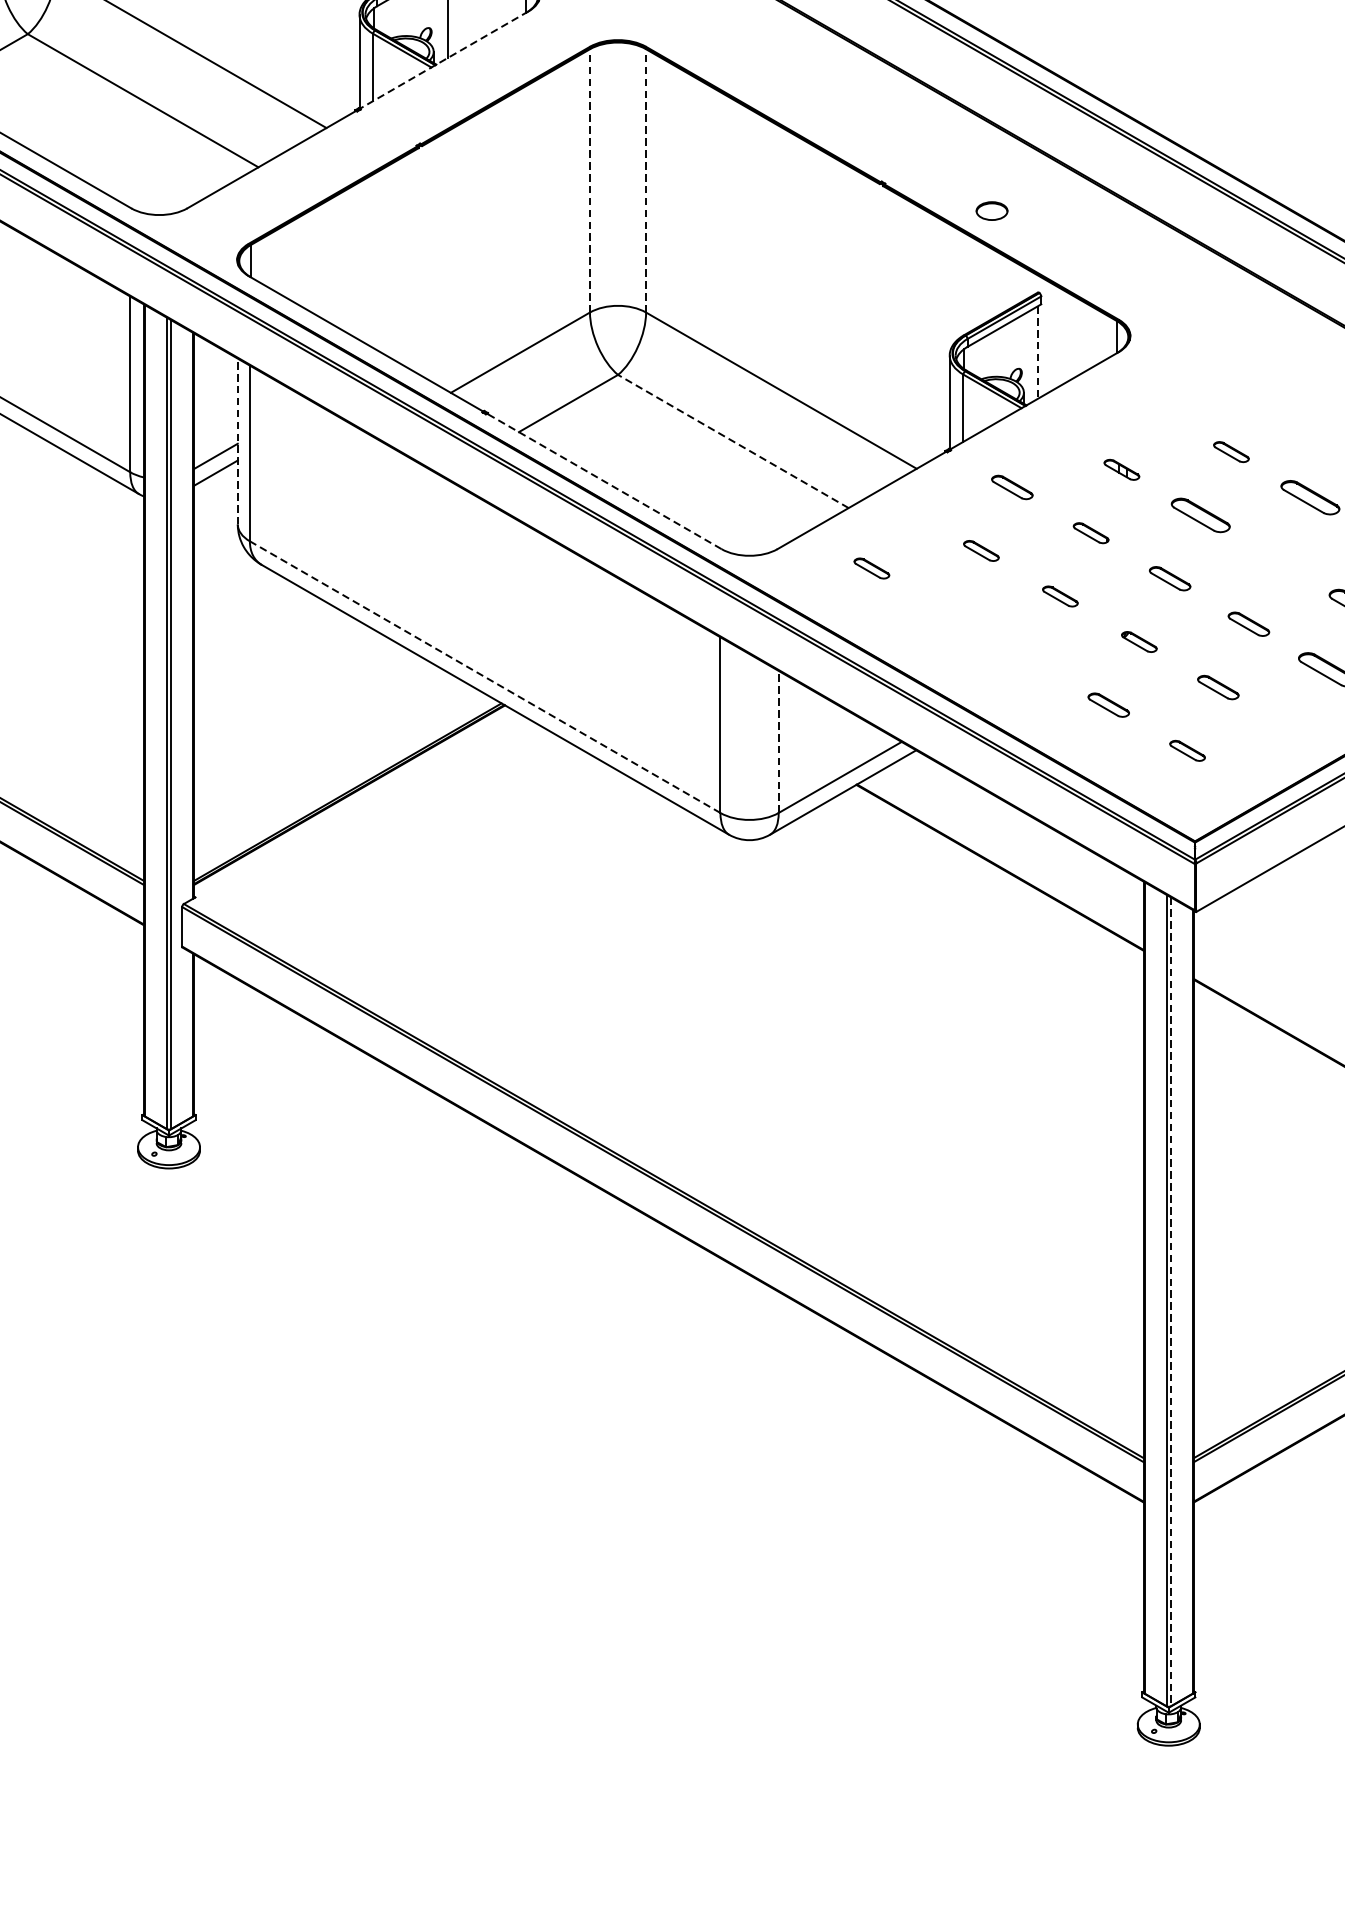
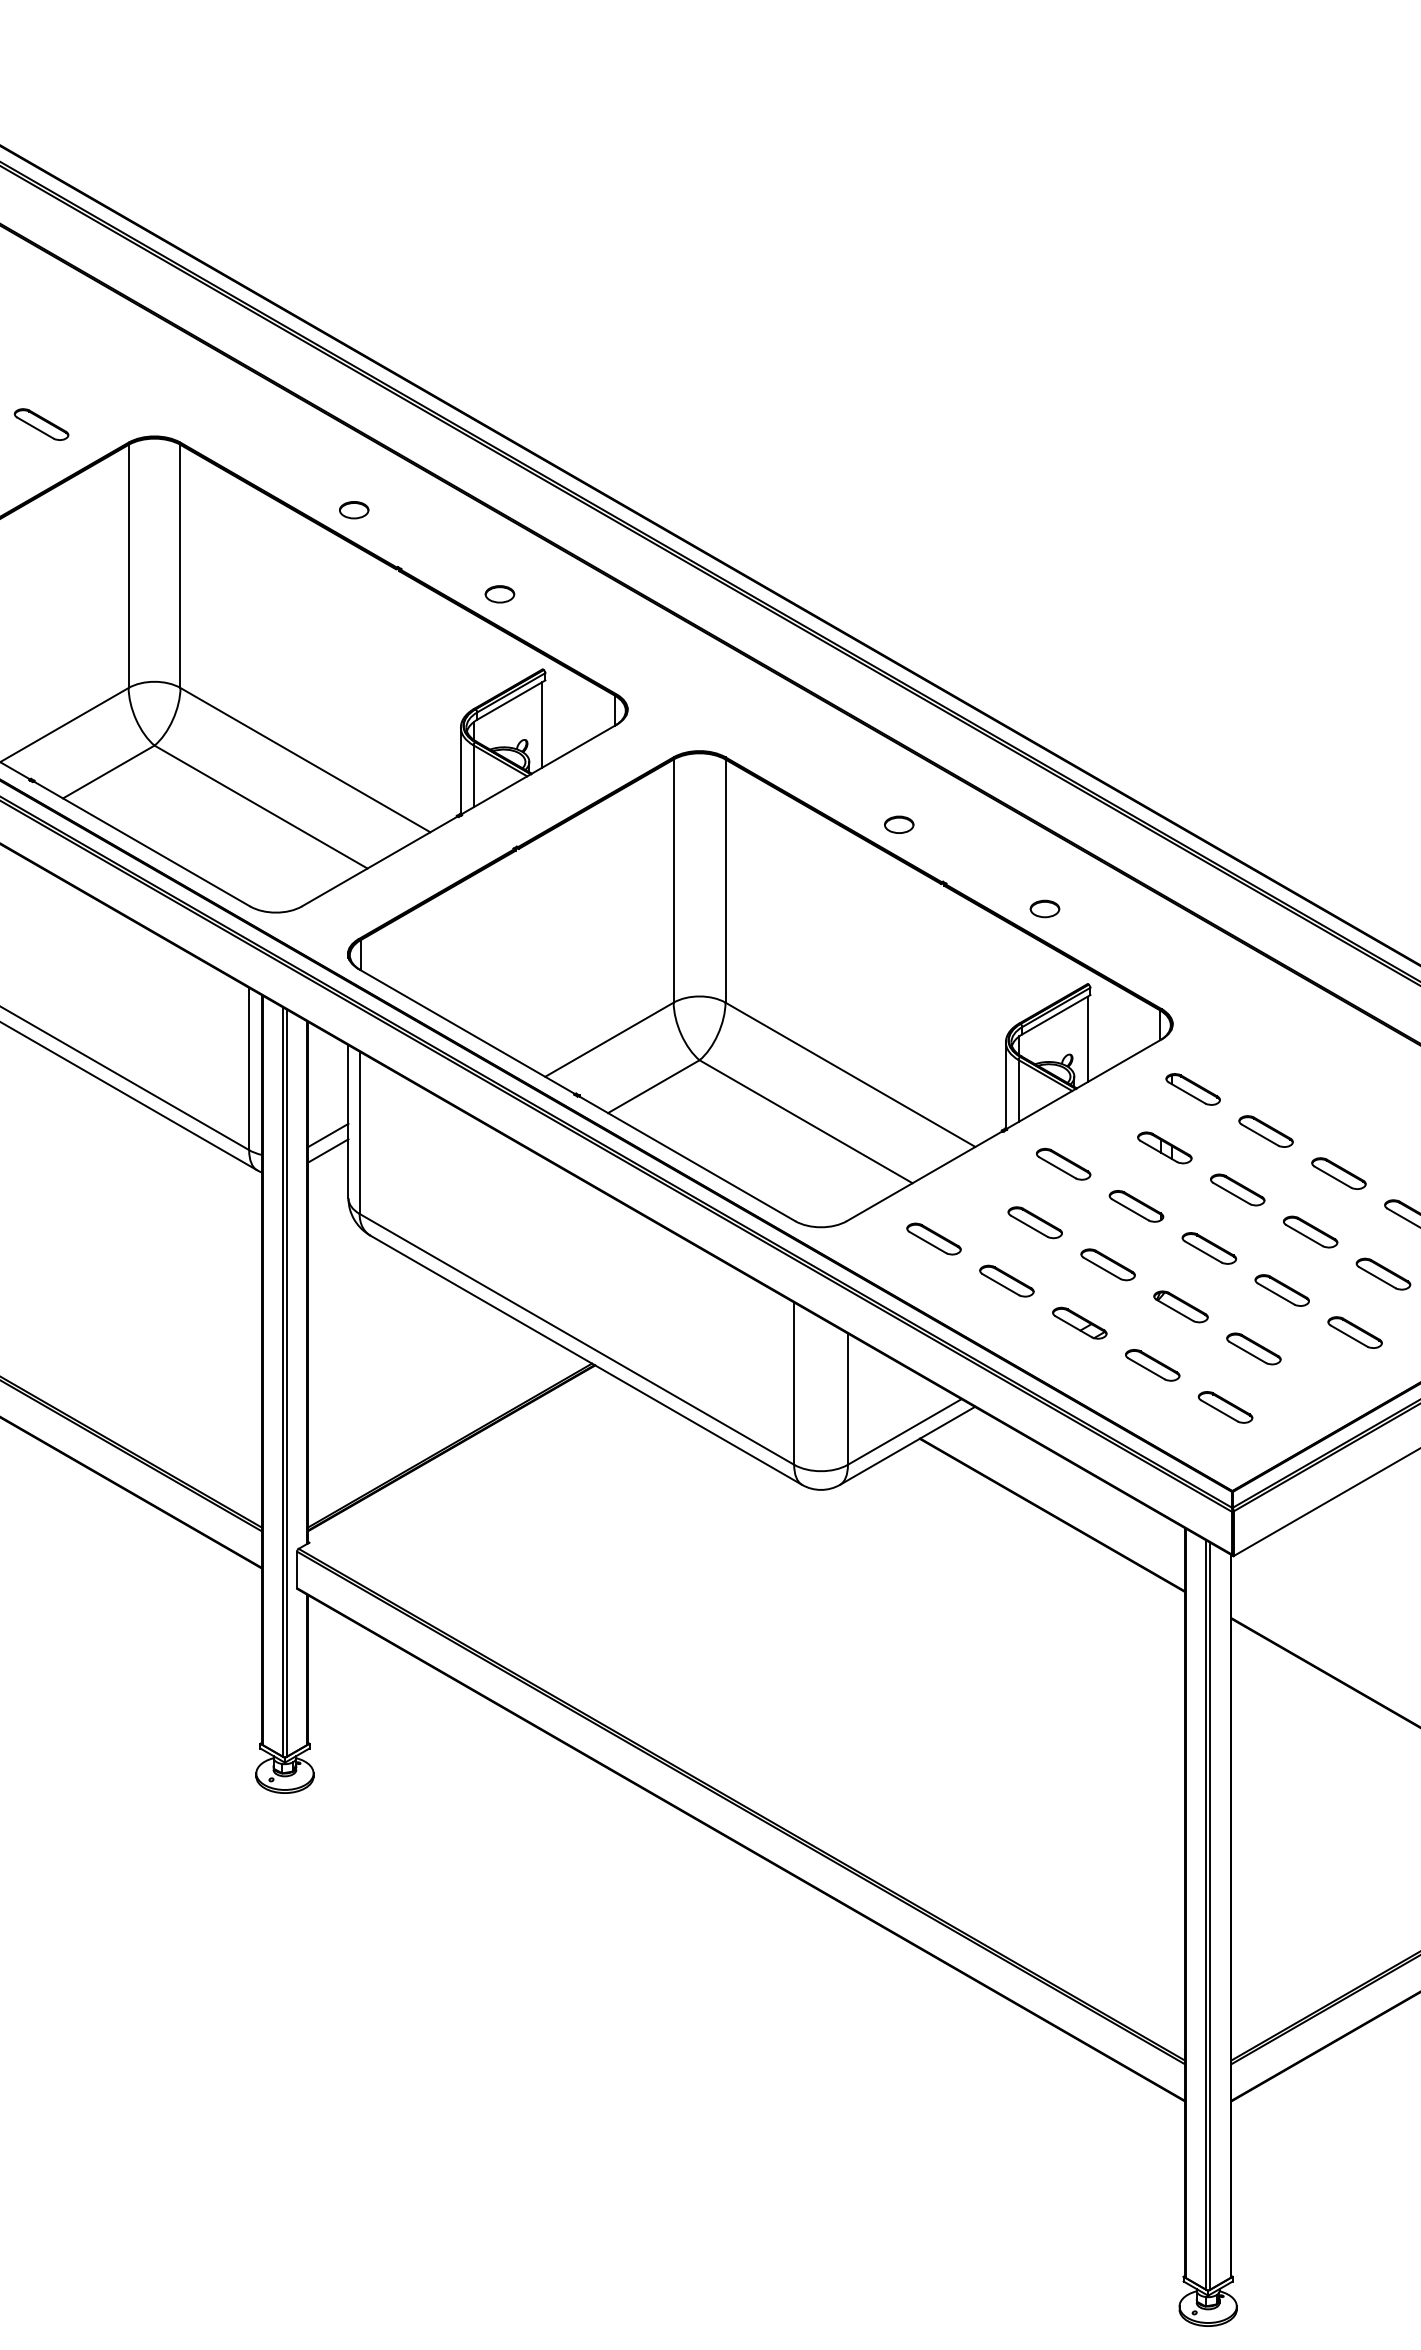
line: (443, 60) -> (538, 769), dashed -> solid
part: (834, 119) -> (899, 824), added
line: (589, 181) -> (673, 881), dashed -> solid
line: (646, 181) -> (725, 881), dashed -> solid
line: (1038, 352) -> (1087, 1039), dashed -> solid
part: (1151, 406) -> (1192, 1089), added
line: (237, 441) -> (348, 1121), dashed -> solid
line: (733, 441) -> (806, 1121), dashed -> solid
part: (1230, 452) -> (1265, 1131), size x1.67
part: (1121, 469) -> (1164, 1147), size x1.67
line: (603, 481) -> (686, 1158), dashed -> solid
part: (1012, 486) -> (1063, 1163), size x1.43
part: (1091, 533) -> (1136, 1206), size x1.67
part: (980, 550) -> (1034, 1222), size x1.67
part: (1279, 560) -> (1310, 1231), added
part: (871, 567) -> (933, 1238), size x1.67
part: (1170, 578) -> (1209, 1248), size x1.43
part: (1059, 596) -> (1107, 1264), size x1.67
part: (950, 613) -> (1006, 1280), added
part: (1248, 624) -> (1281, 1290), size x1.43
part: (1138, 641) -> (1180, 1306), size x1.67
part: (1029, 658) -> (1079, 1322), added
line: (484, 677) -> (576, 1339), dashed -> solid
part: (1217, 687) -> (1253, 1348), size x1.43
part: (1108, 704) -> (1152, 1364), size x1.43
line: (778, 742) -> (847, 1399), dashed -> solid
part: (1187, 750) -> (1225, 1407), size x1.67
line: (1171, 1302) -> (1210, 1916), dashed -> solid

